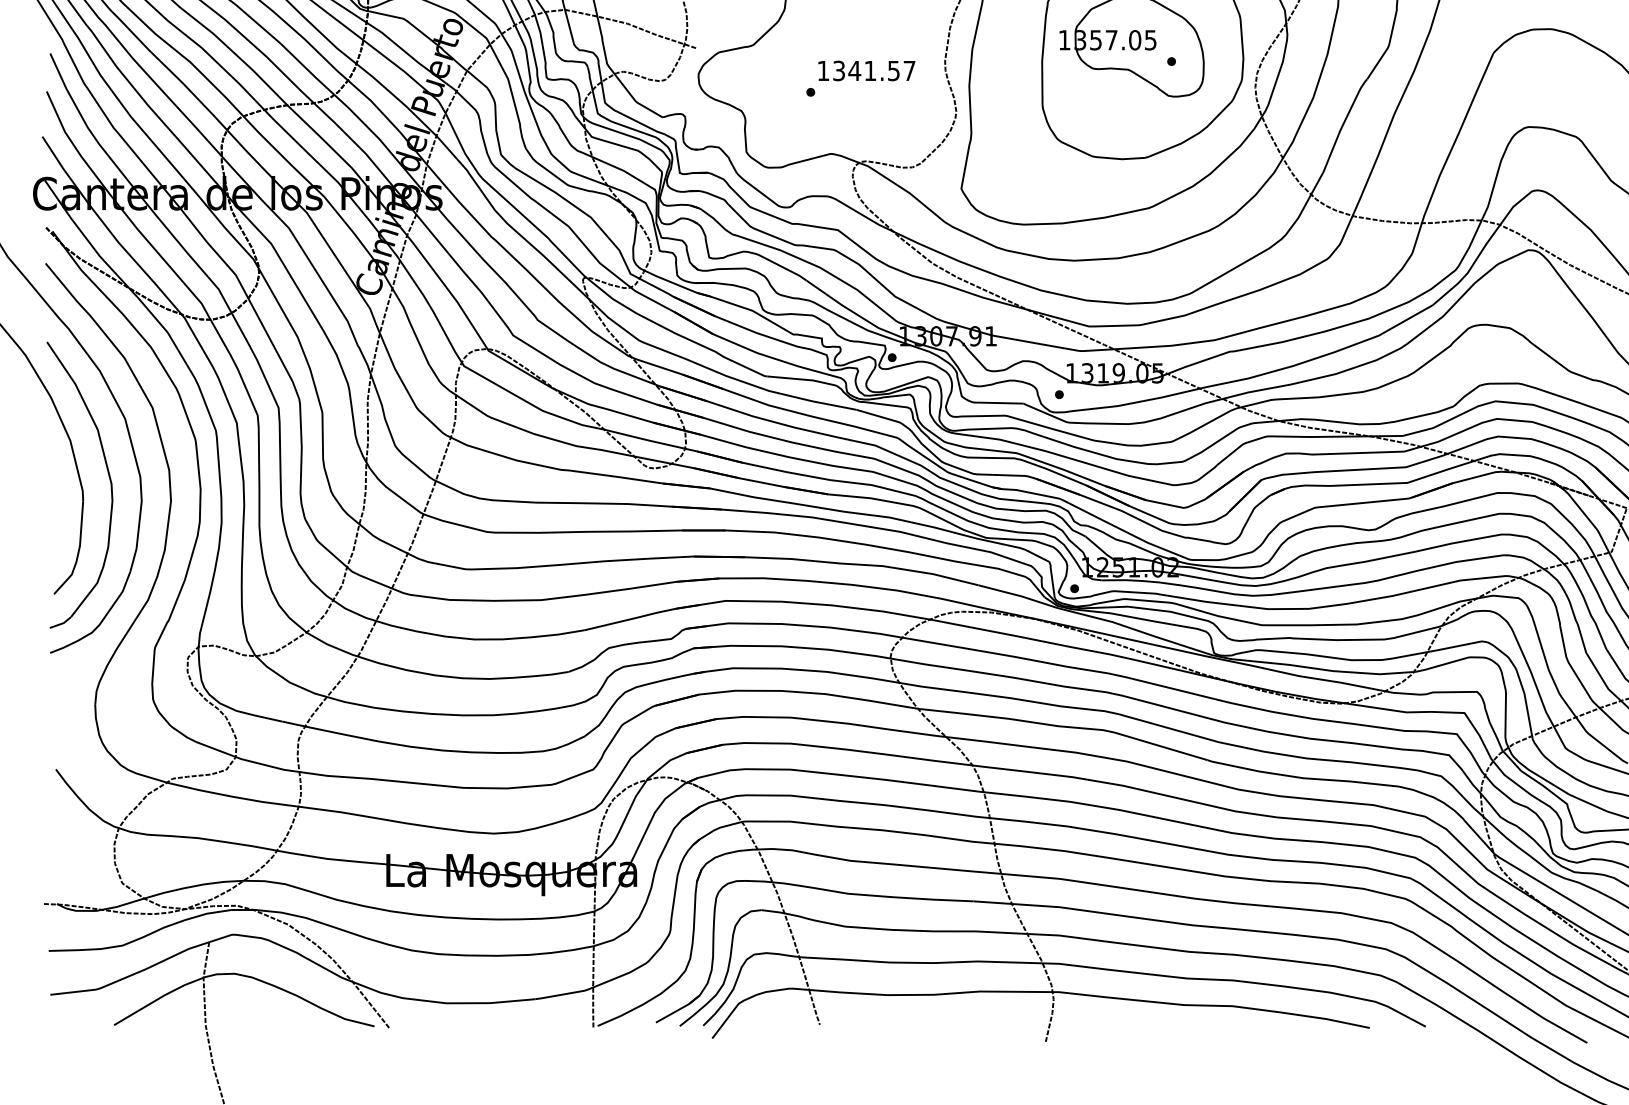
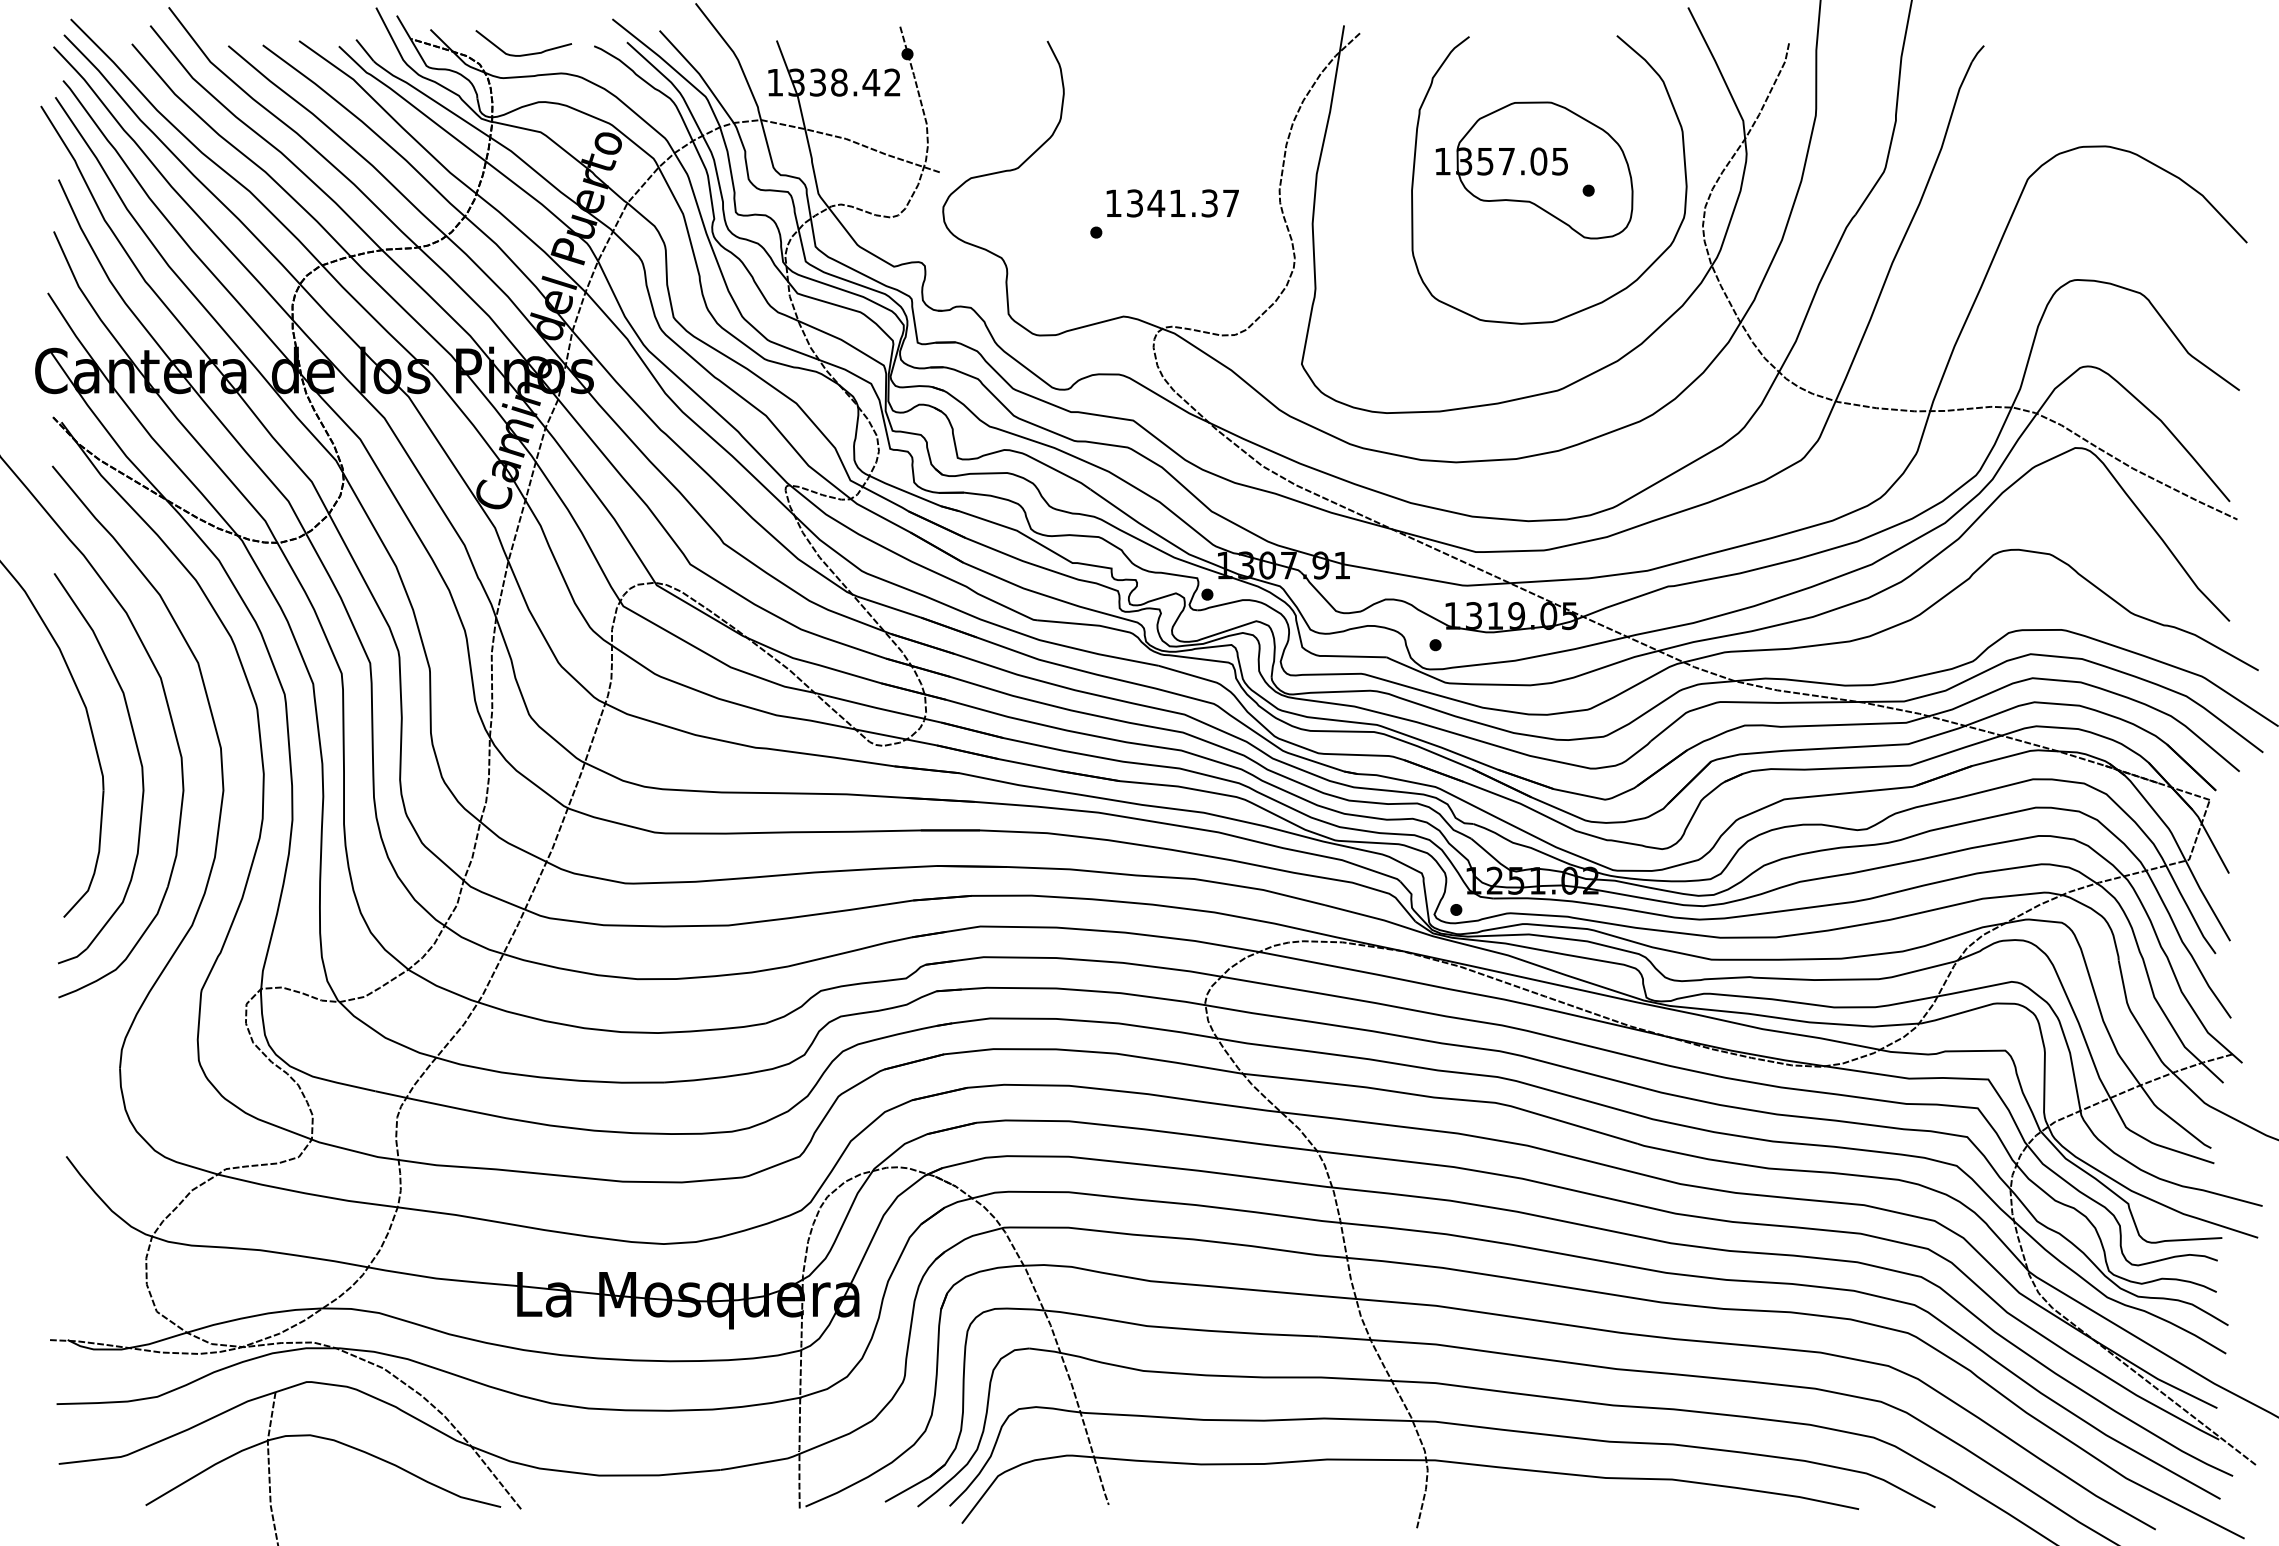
text: (893, 70) -> (1209, 202), 1341.57 -> 1341.37

